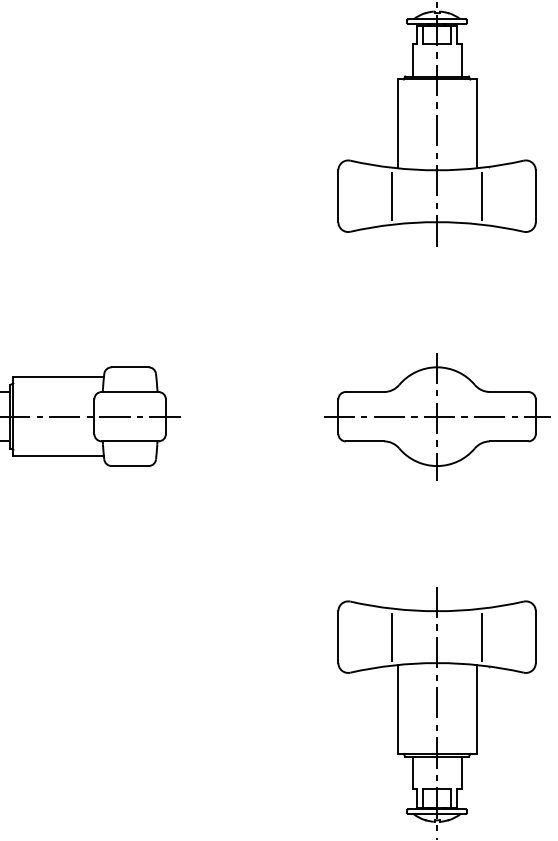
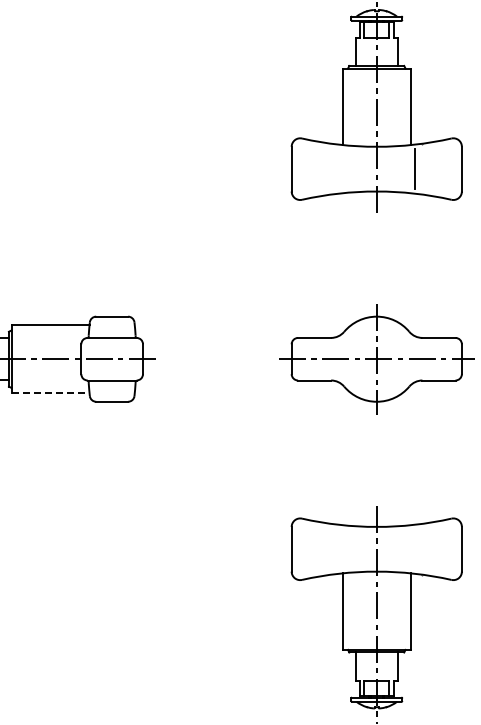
line: (392, 195) -> (338, 168), removed
line: (59, 456) -> (51, 393), solid -> dashed
line: (392, 637) -> (338, 549), removed
line: (481, 637) -> (415, 549), removed

